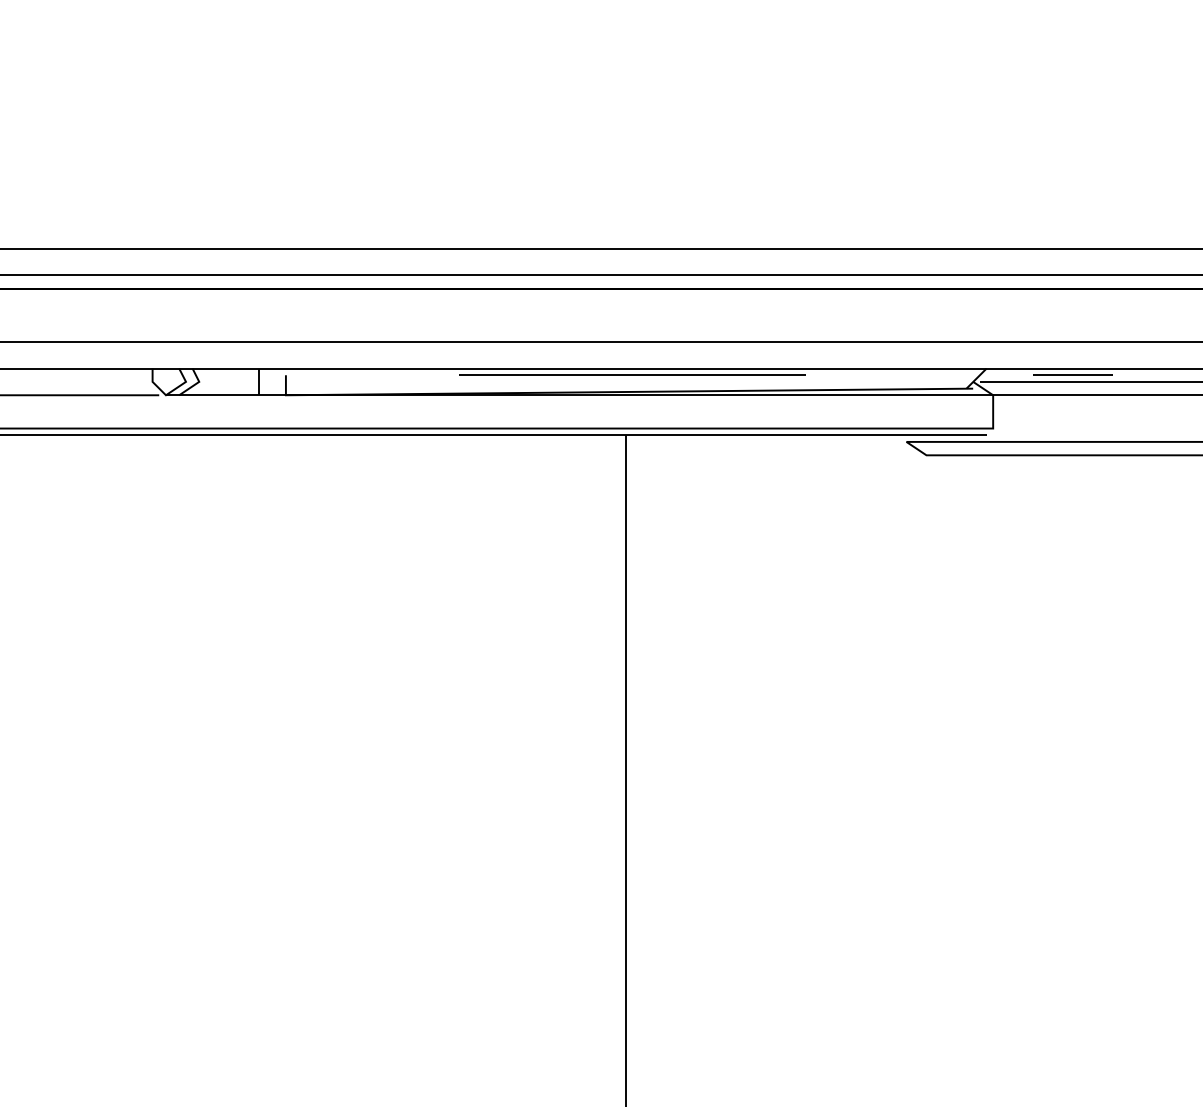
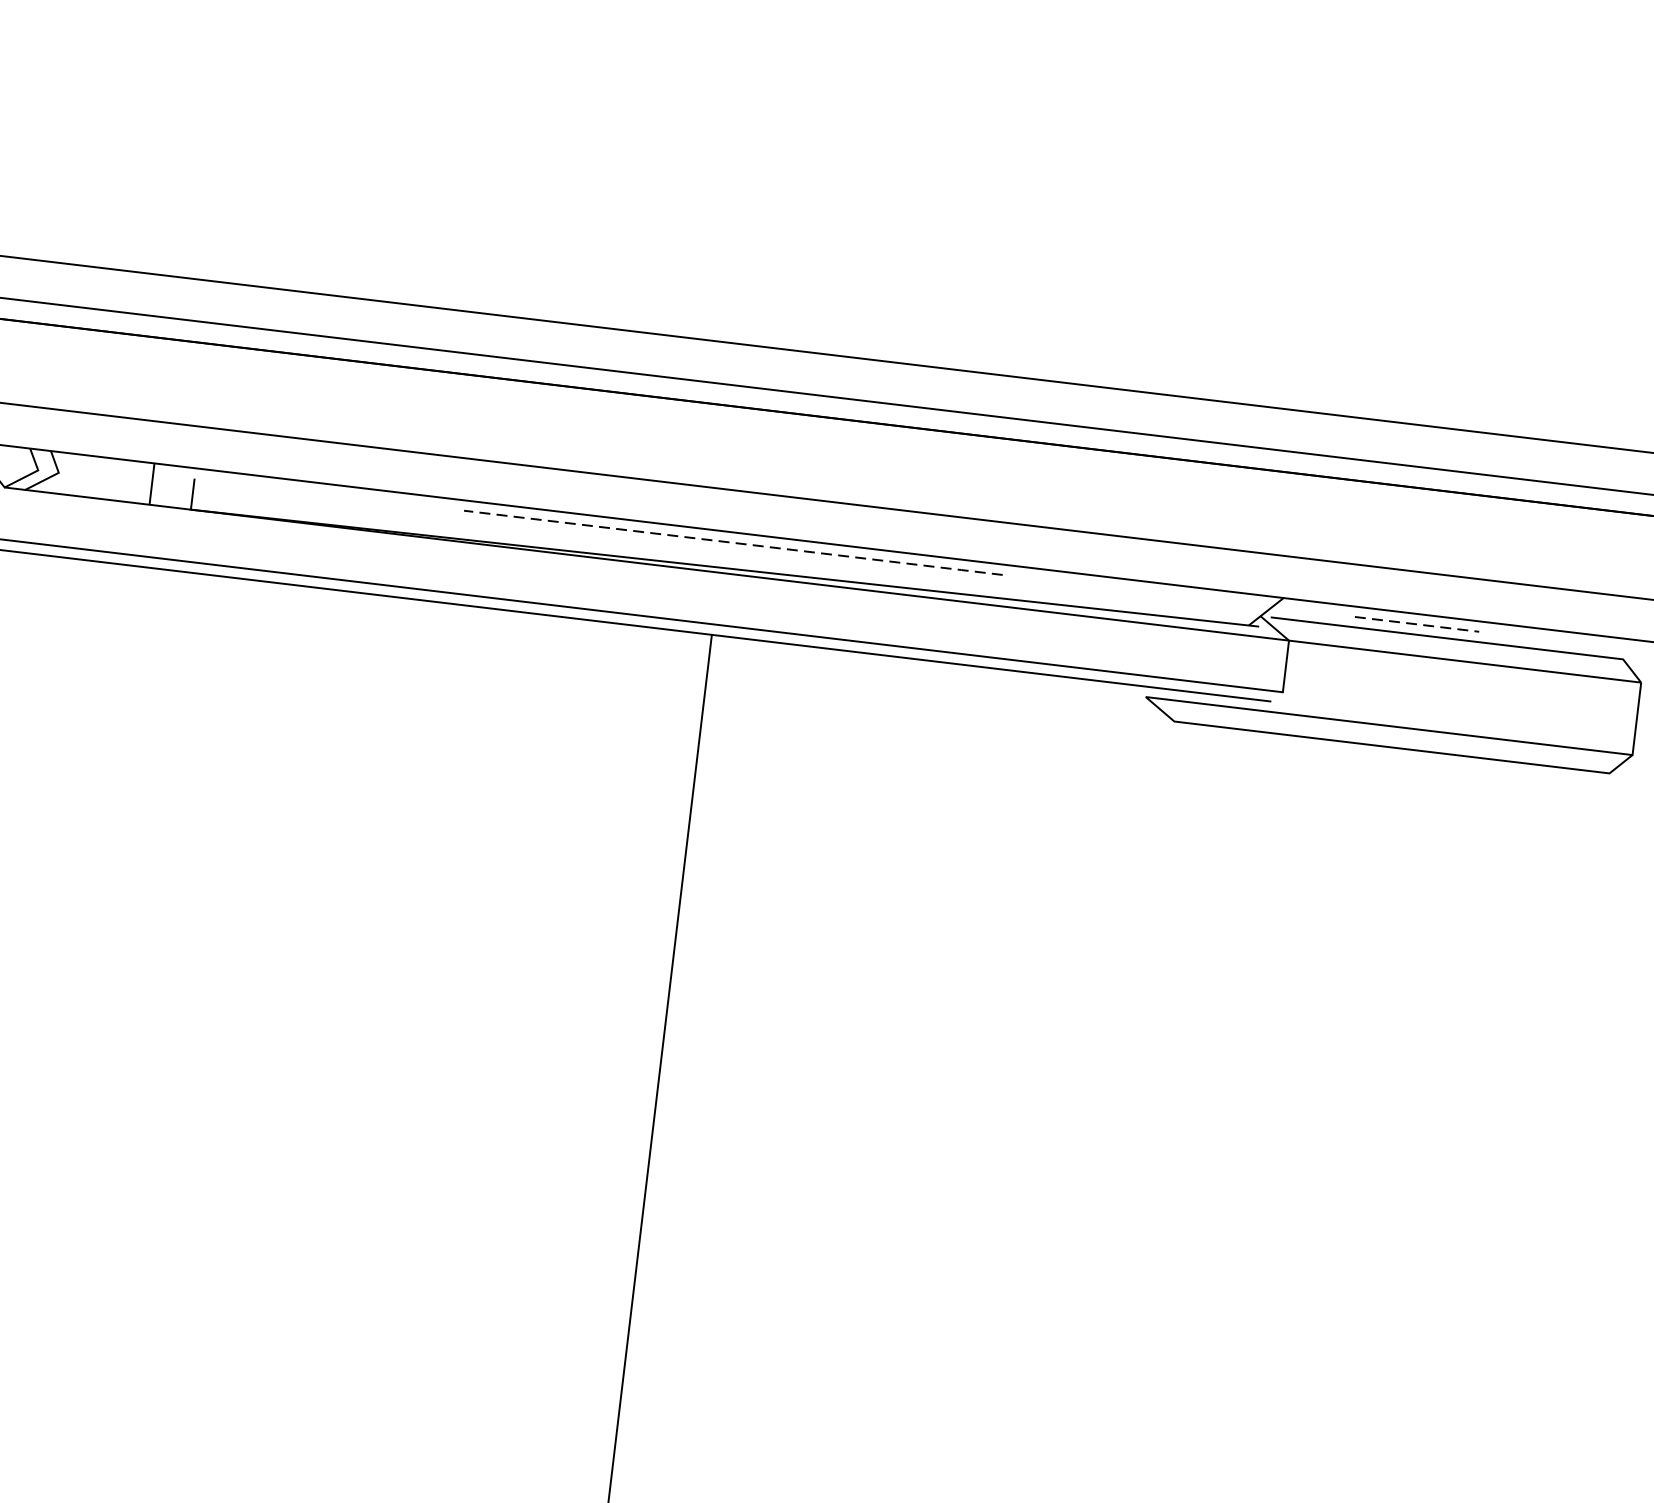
line: (633, 375) -> (734, 543), solid -> dashed
line: (1073, 375) -> (1417, 624), solid -> dashed

